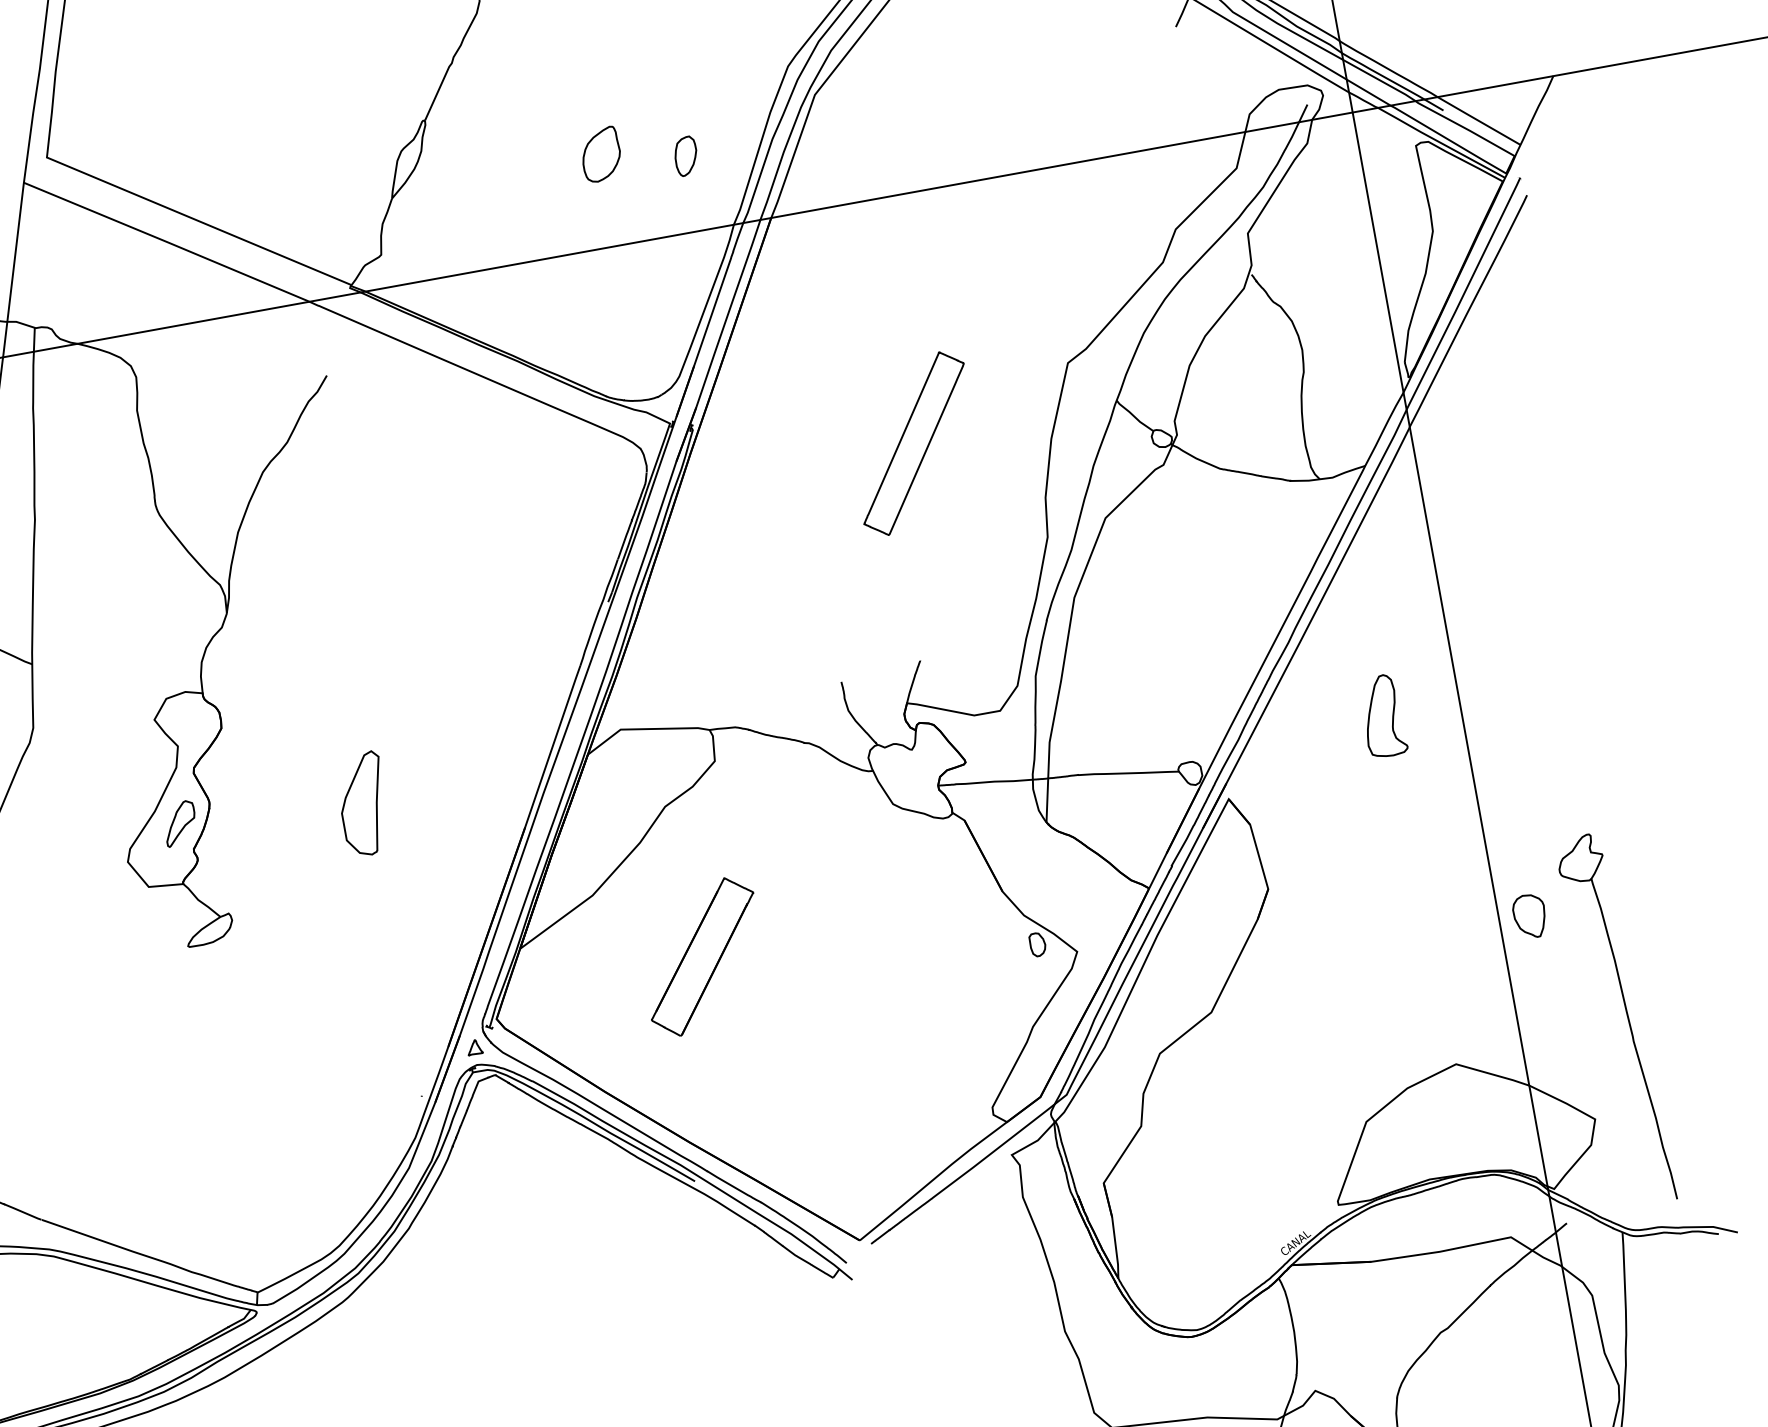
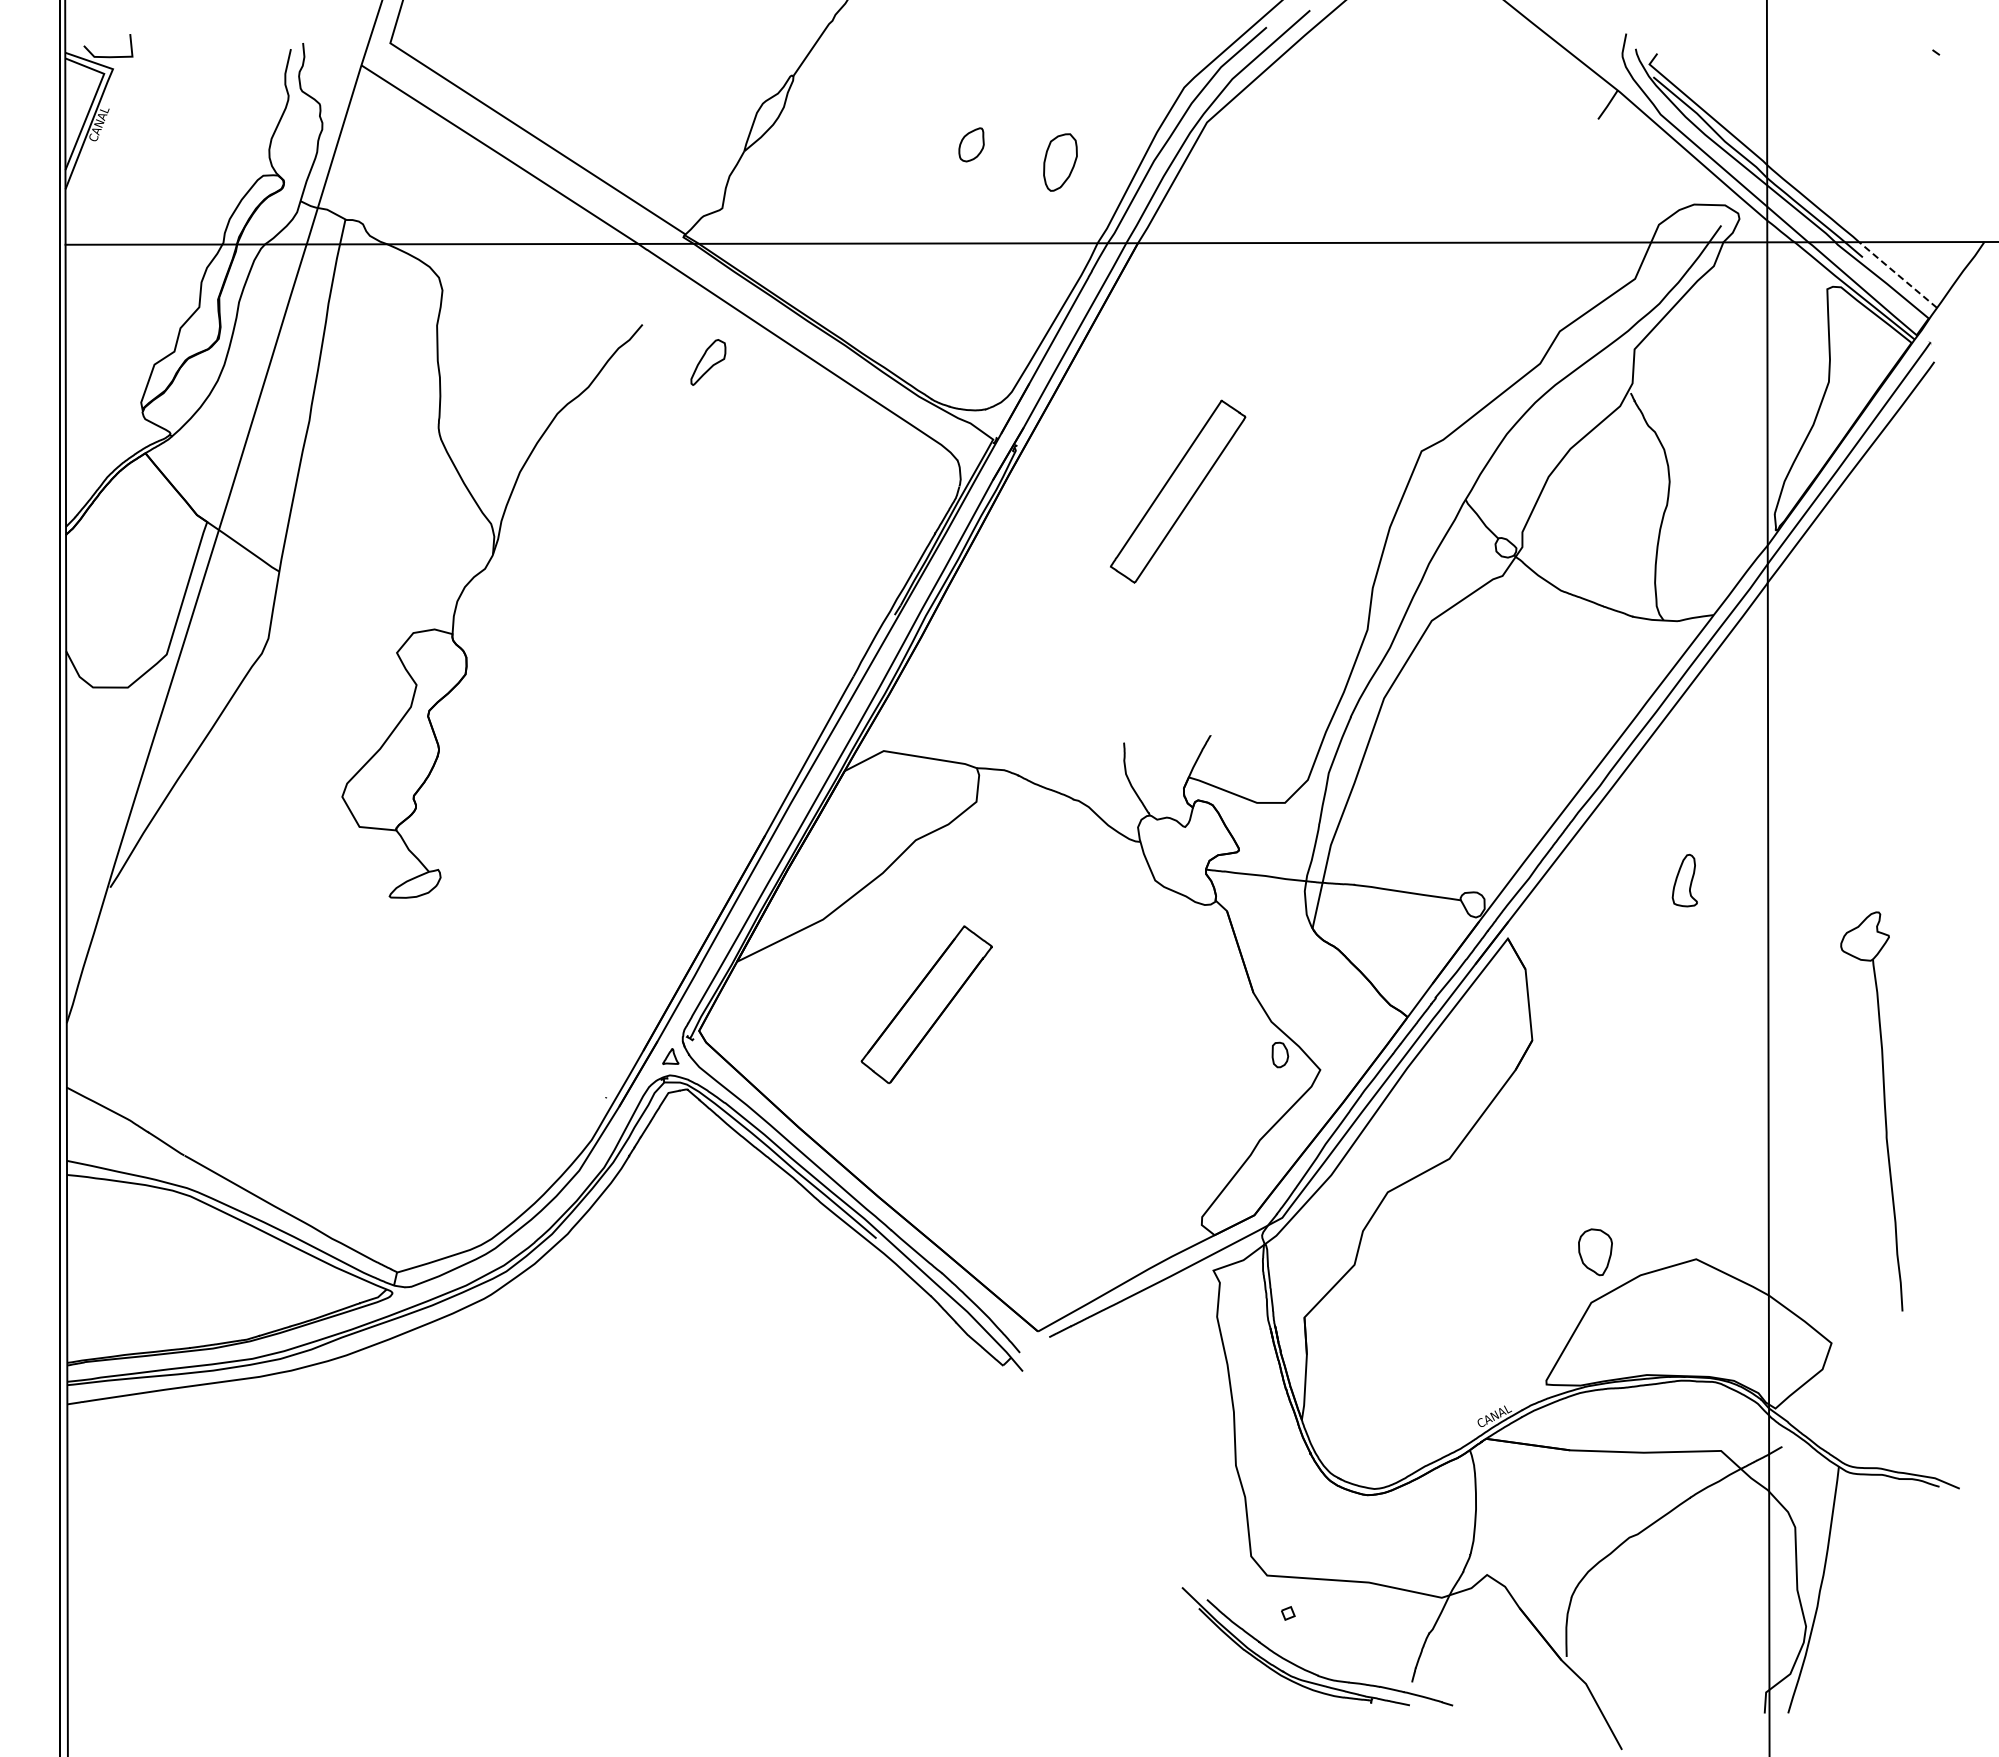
line: (1478, 120) -> (1897, 274), solid -> dashed
part: (600, 154) -> (971, 144), size x0.6
part: (686, 156) -> (1060, 162), size x1.4
part: (914, 443) -> (1178, 491), moved
part: (1382, 716) -> (1684, 880), size x0.6
part: (363, 803) -> (600, 780), removed
part: (180, 823) -> (708, 362), moved
part: (1530, 916) -> (1595, 1252), moved
part: (1627, 1017) -> (1884, 1111), moved

